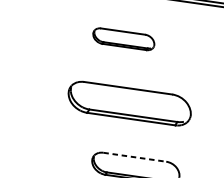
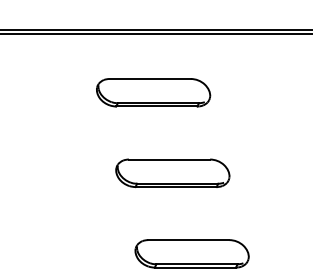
part: (123, 39) -> (153, 92), size x1.43
part: (129, 103) -> (172, 173), size x0.71
line: (134, 157) -> (188, 240), dashed -> solid

